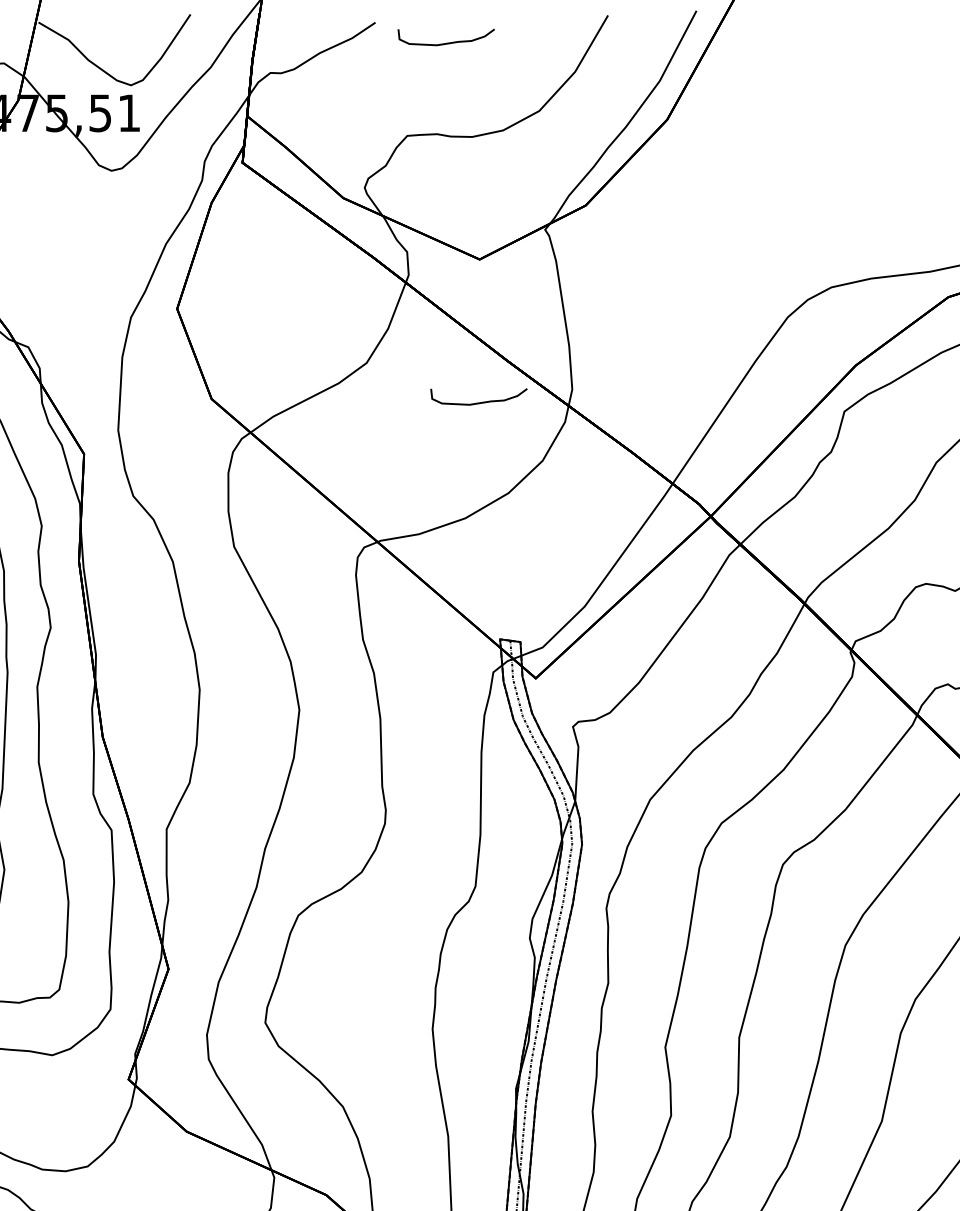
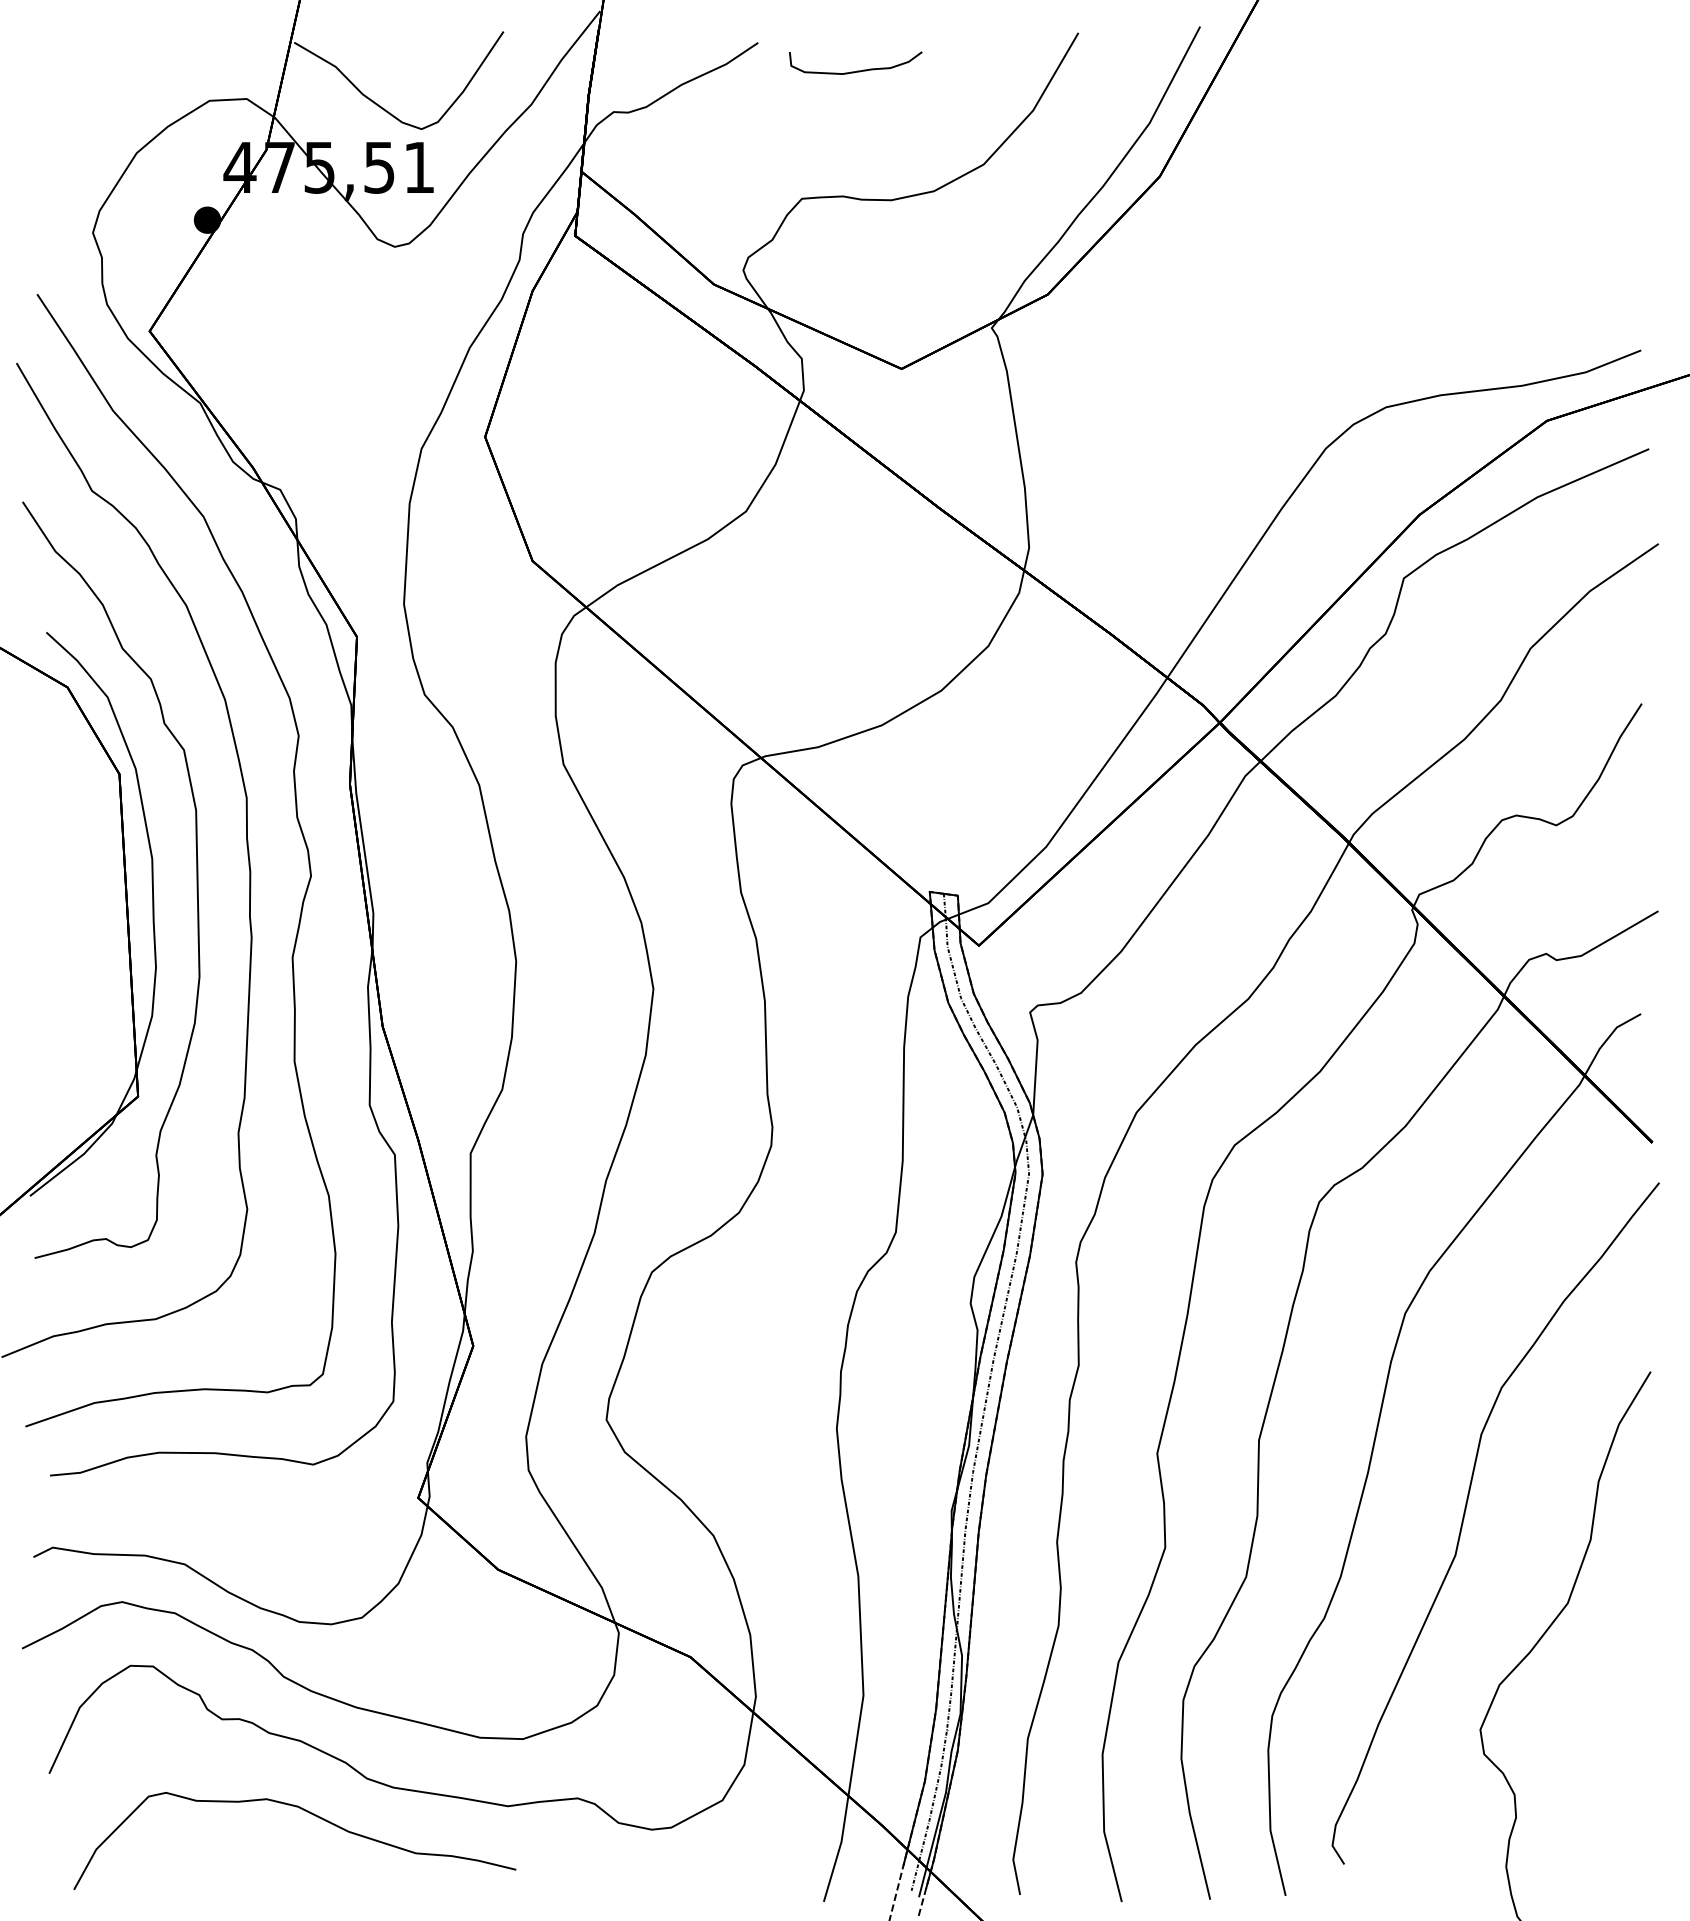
curve: (480, 402) -> (902, 565), removed

